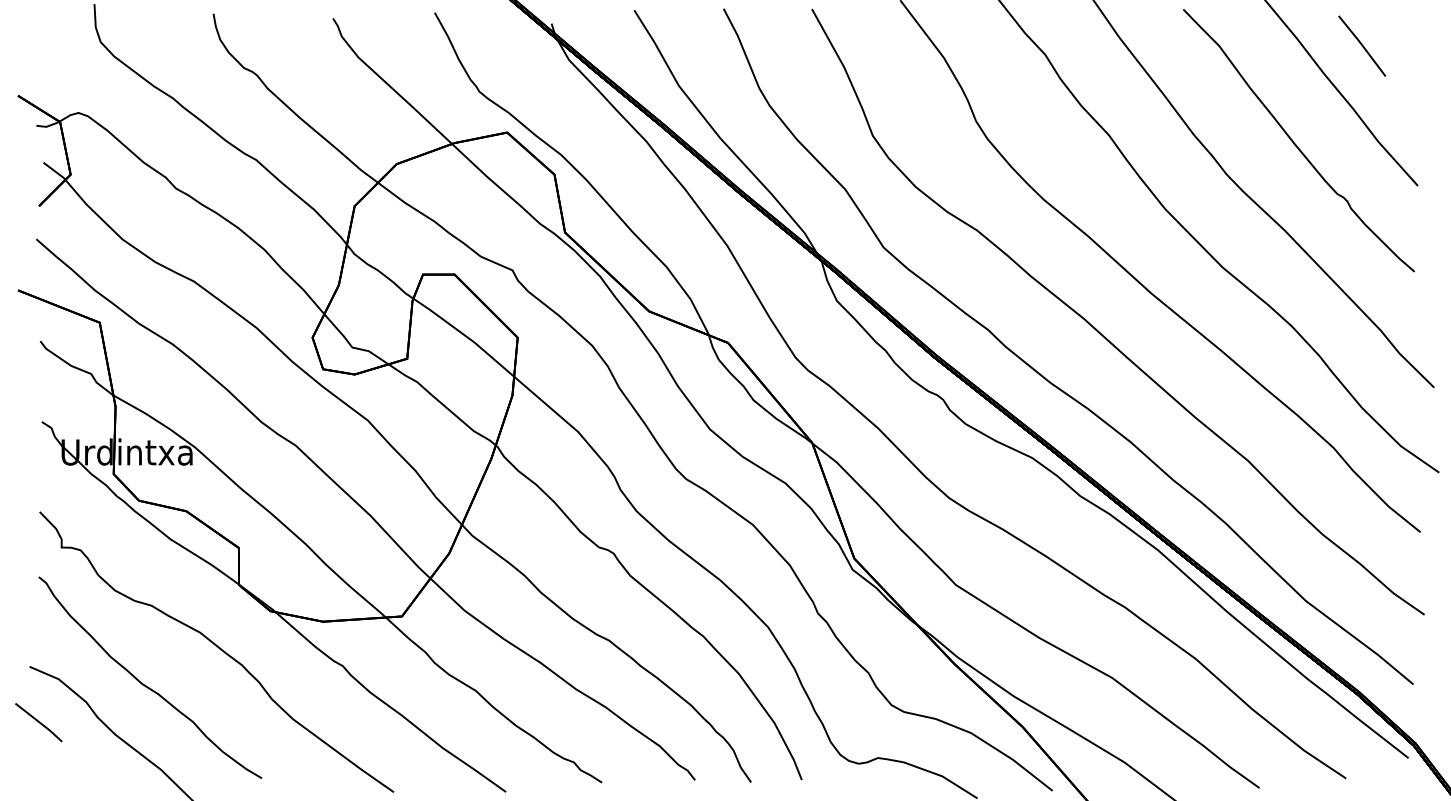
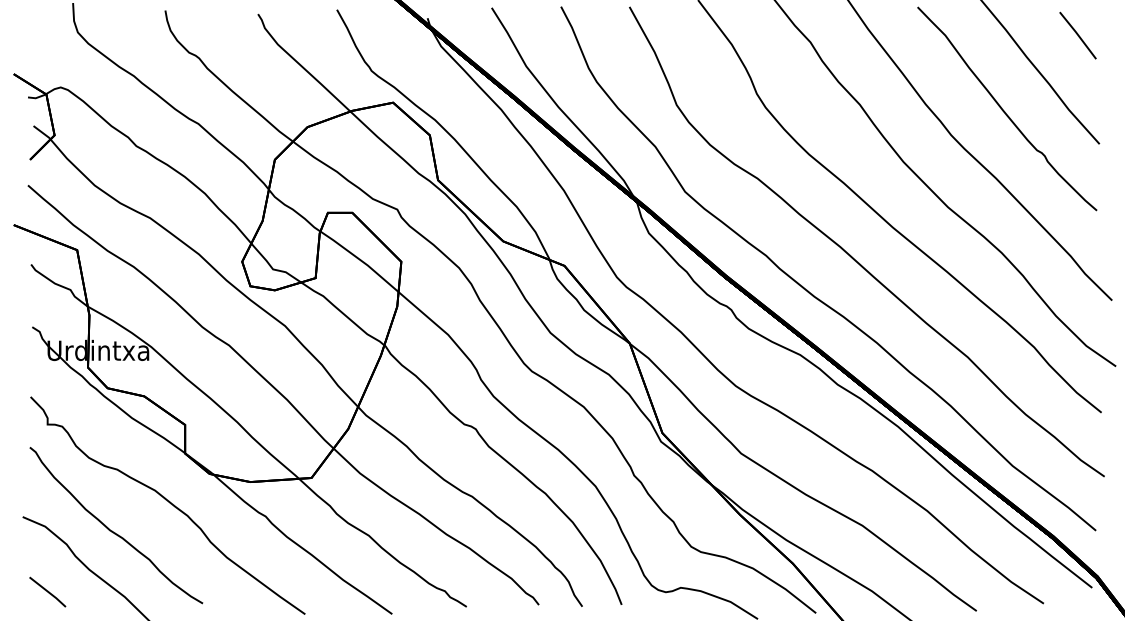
line: (1362, 45) -> (1078, 35), moved
line: (38, 722) -> (47, 592), moved

